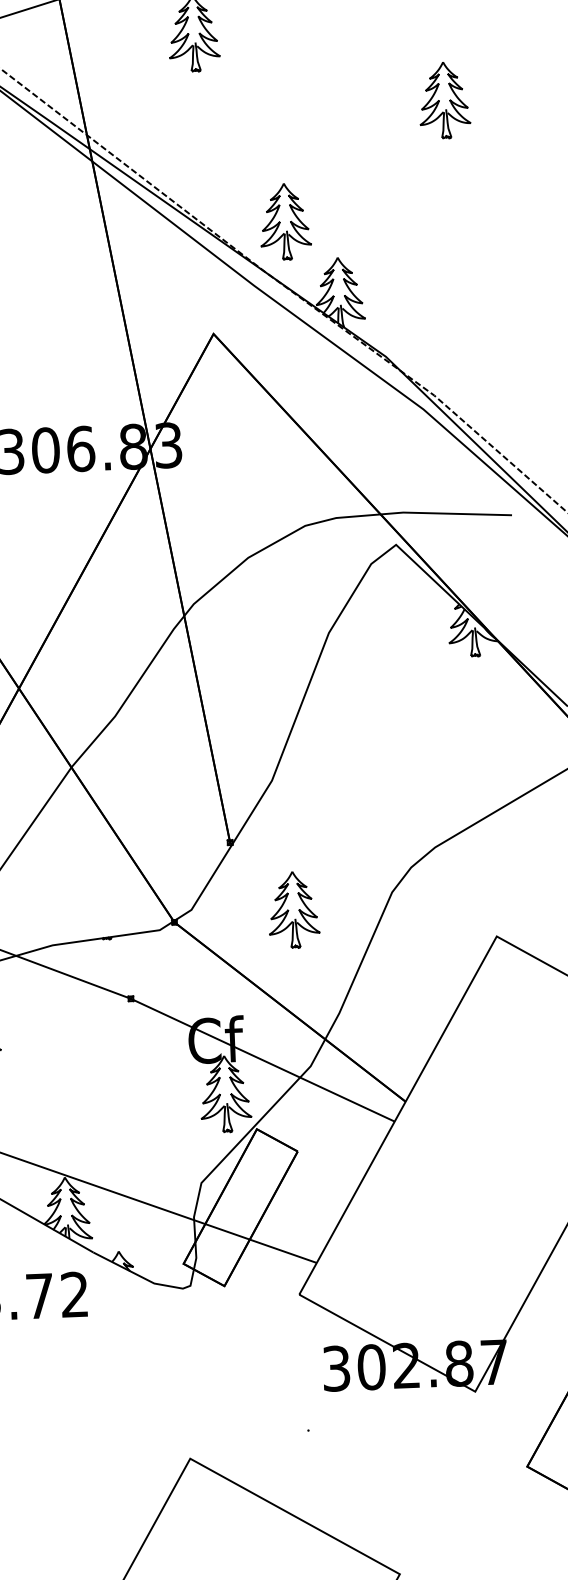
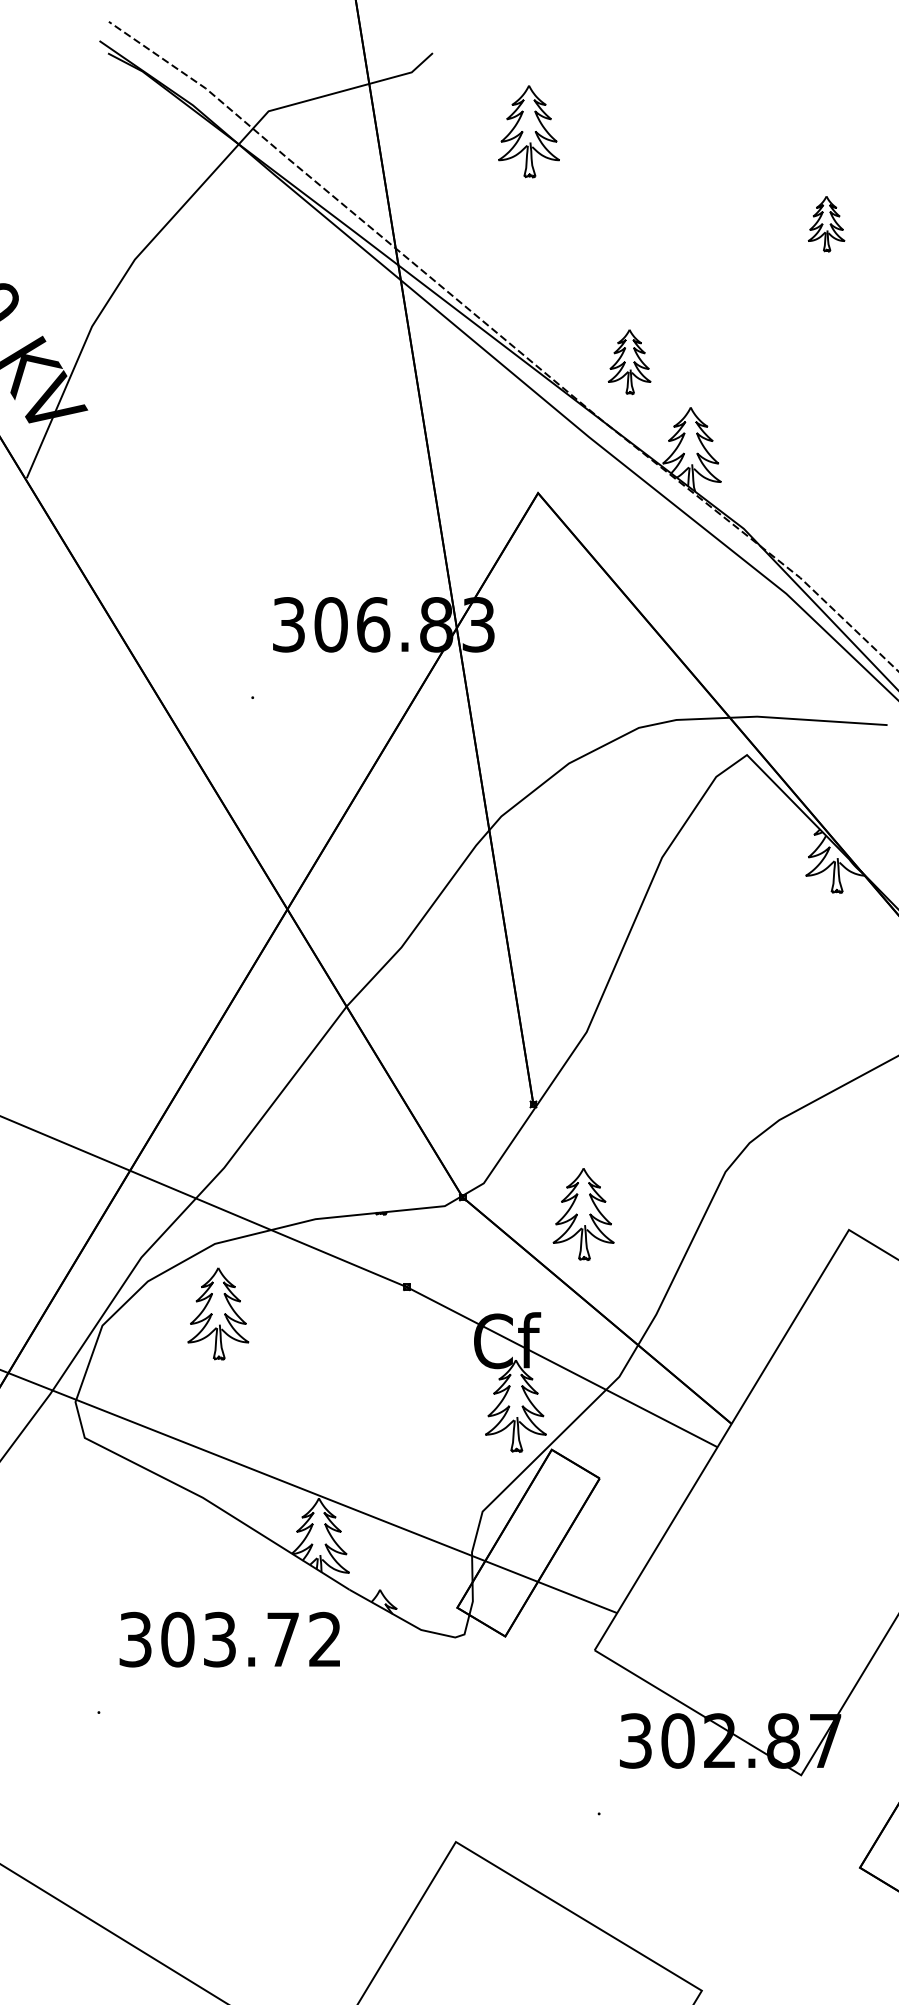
part: (444, 100) -> (826, 223), size x0.6
part: (285, 221) -> (629, 361), size x0.7
part: (293, 910) -> (583, 1214), moved

